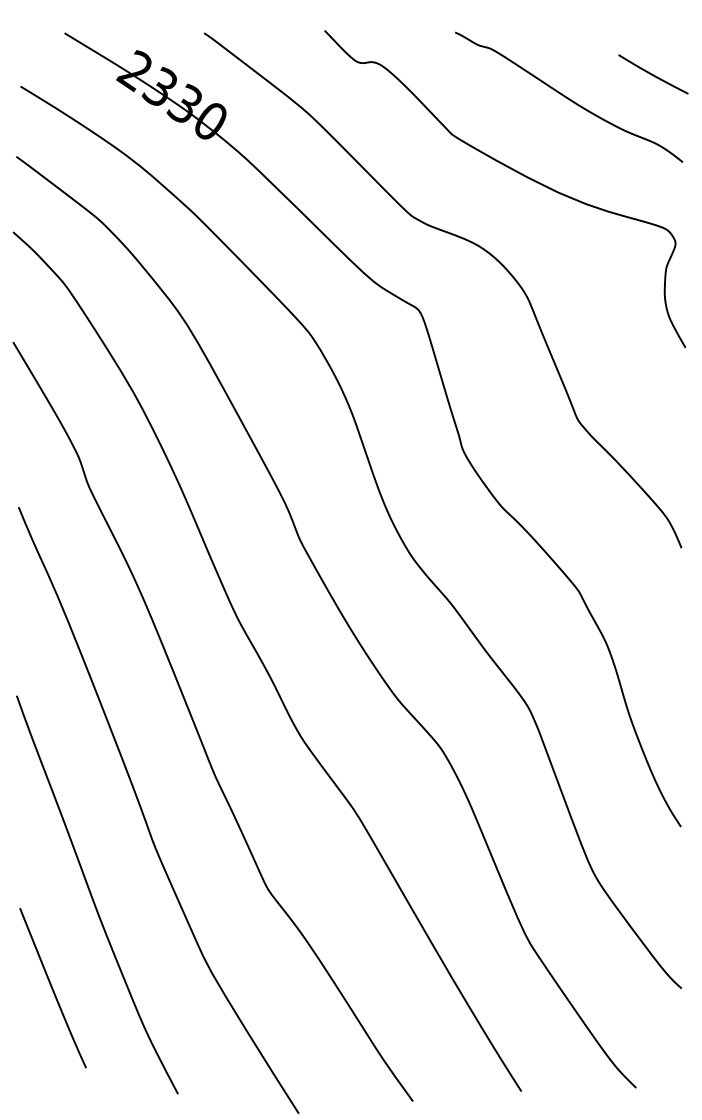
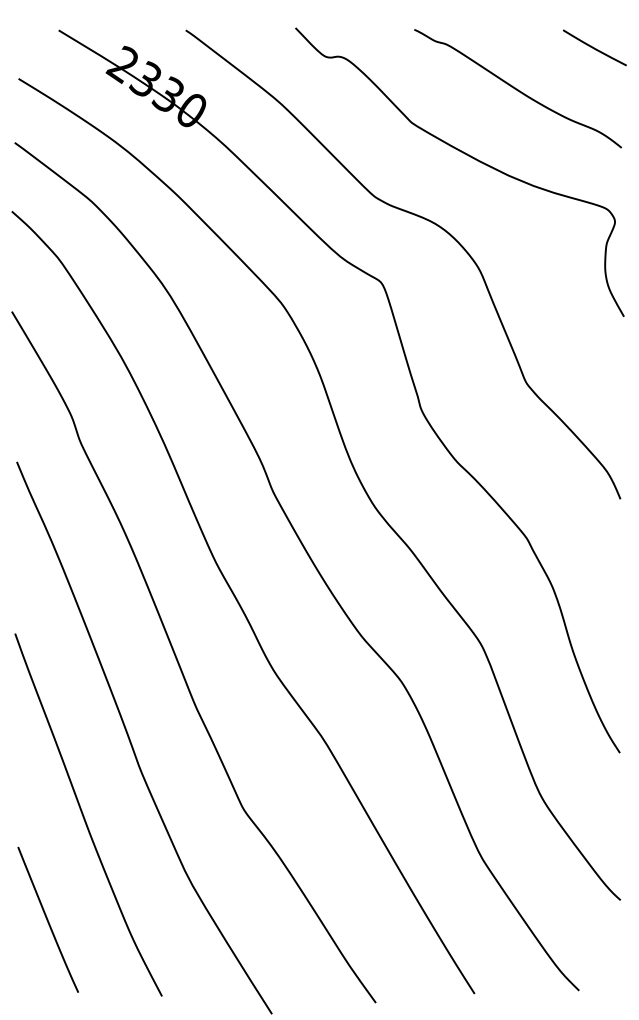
line: (653, 74) -> (594, 47), moved
curve: (52, 987) -> (47, 919), moved

